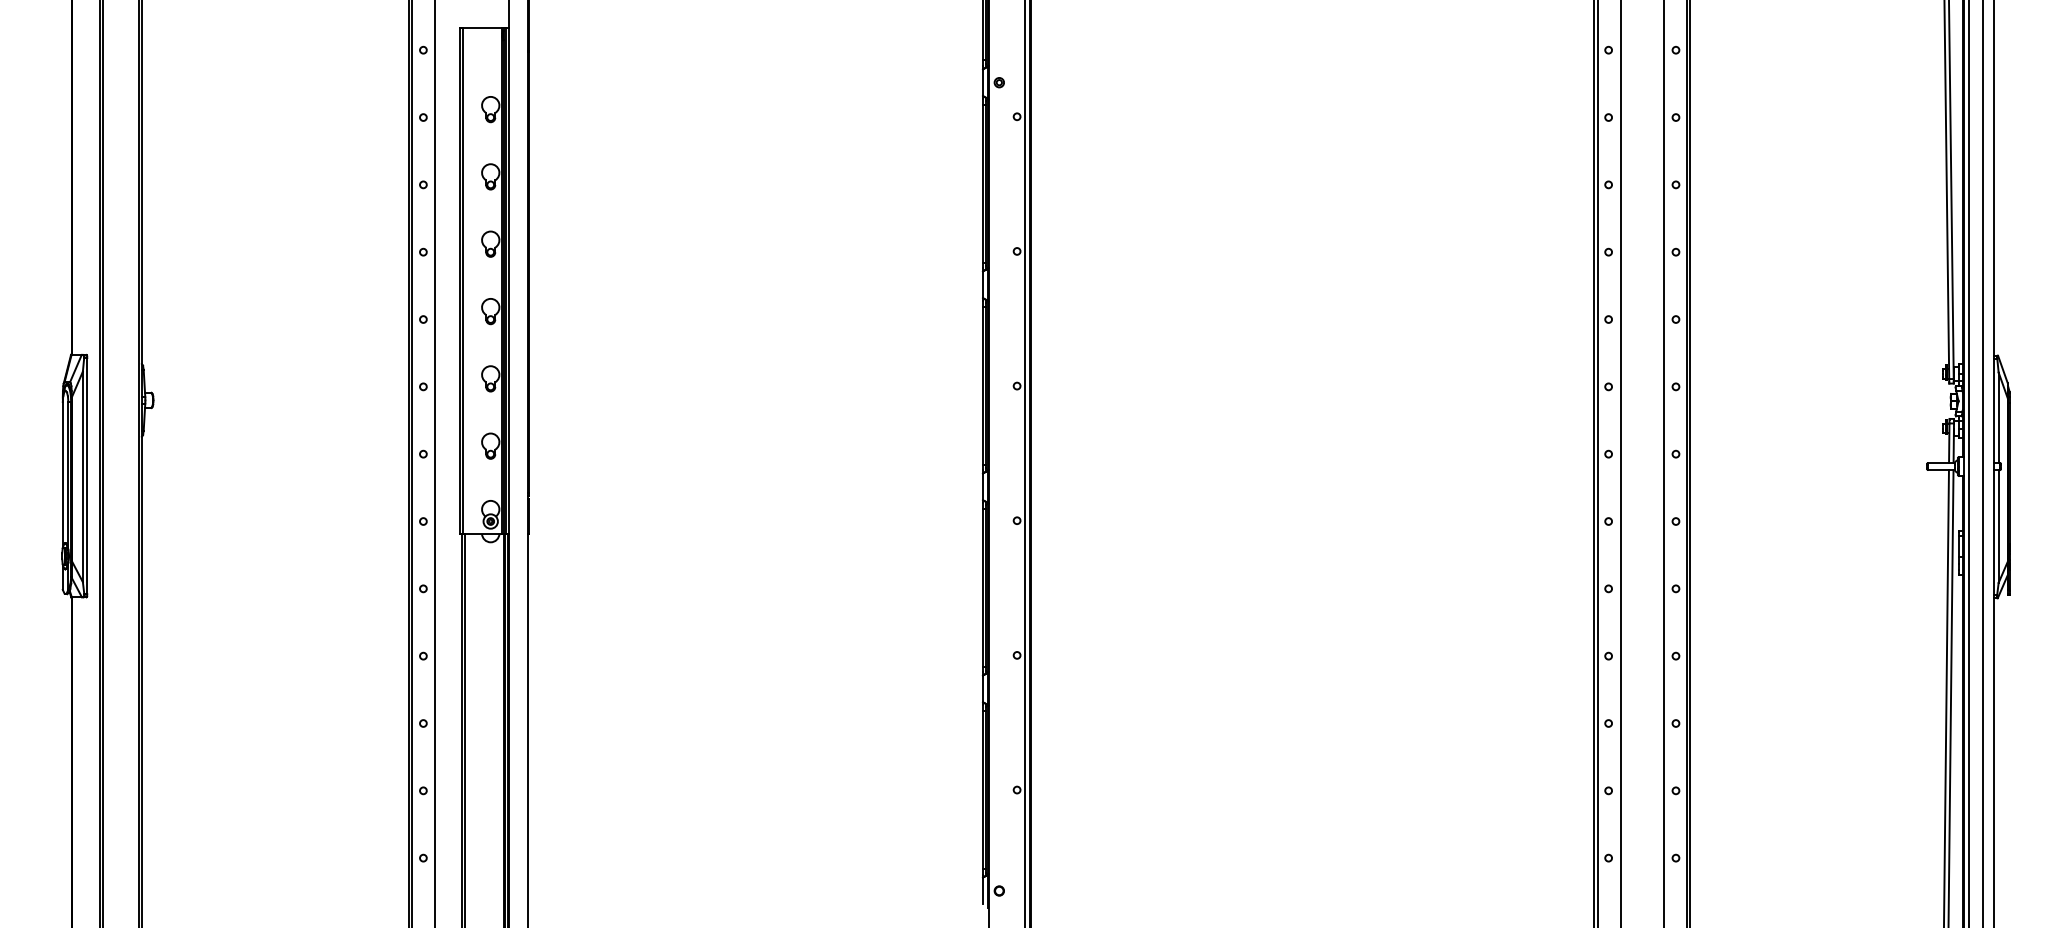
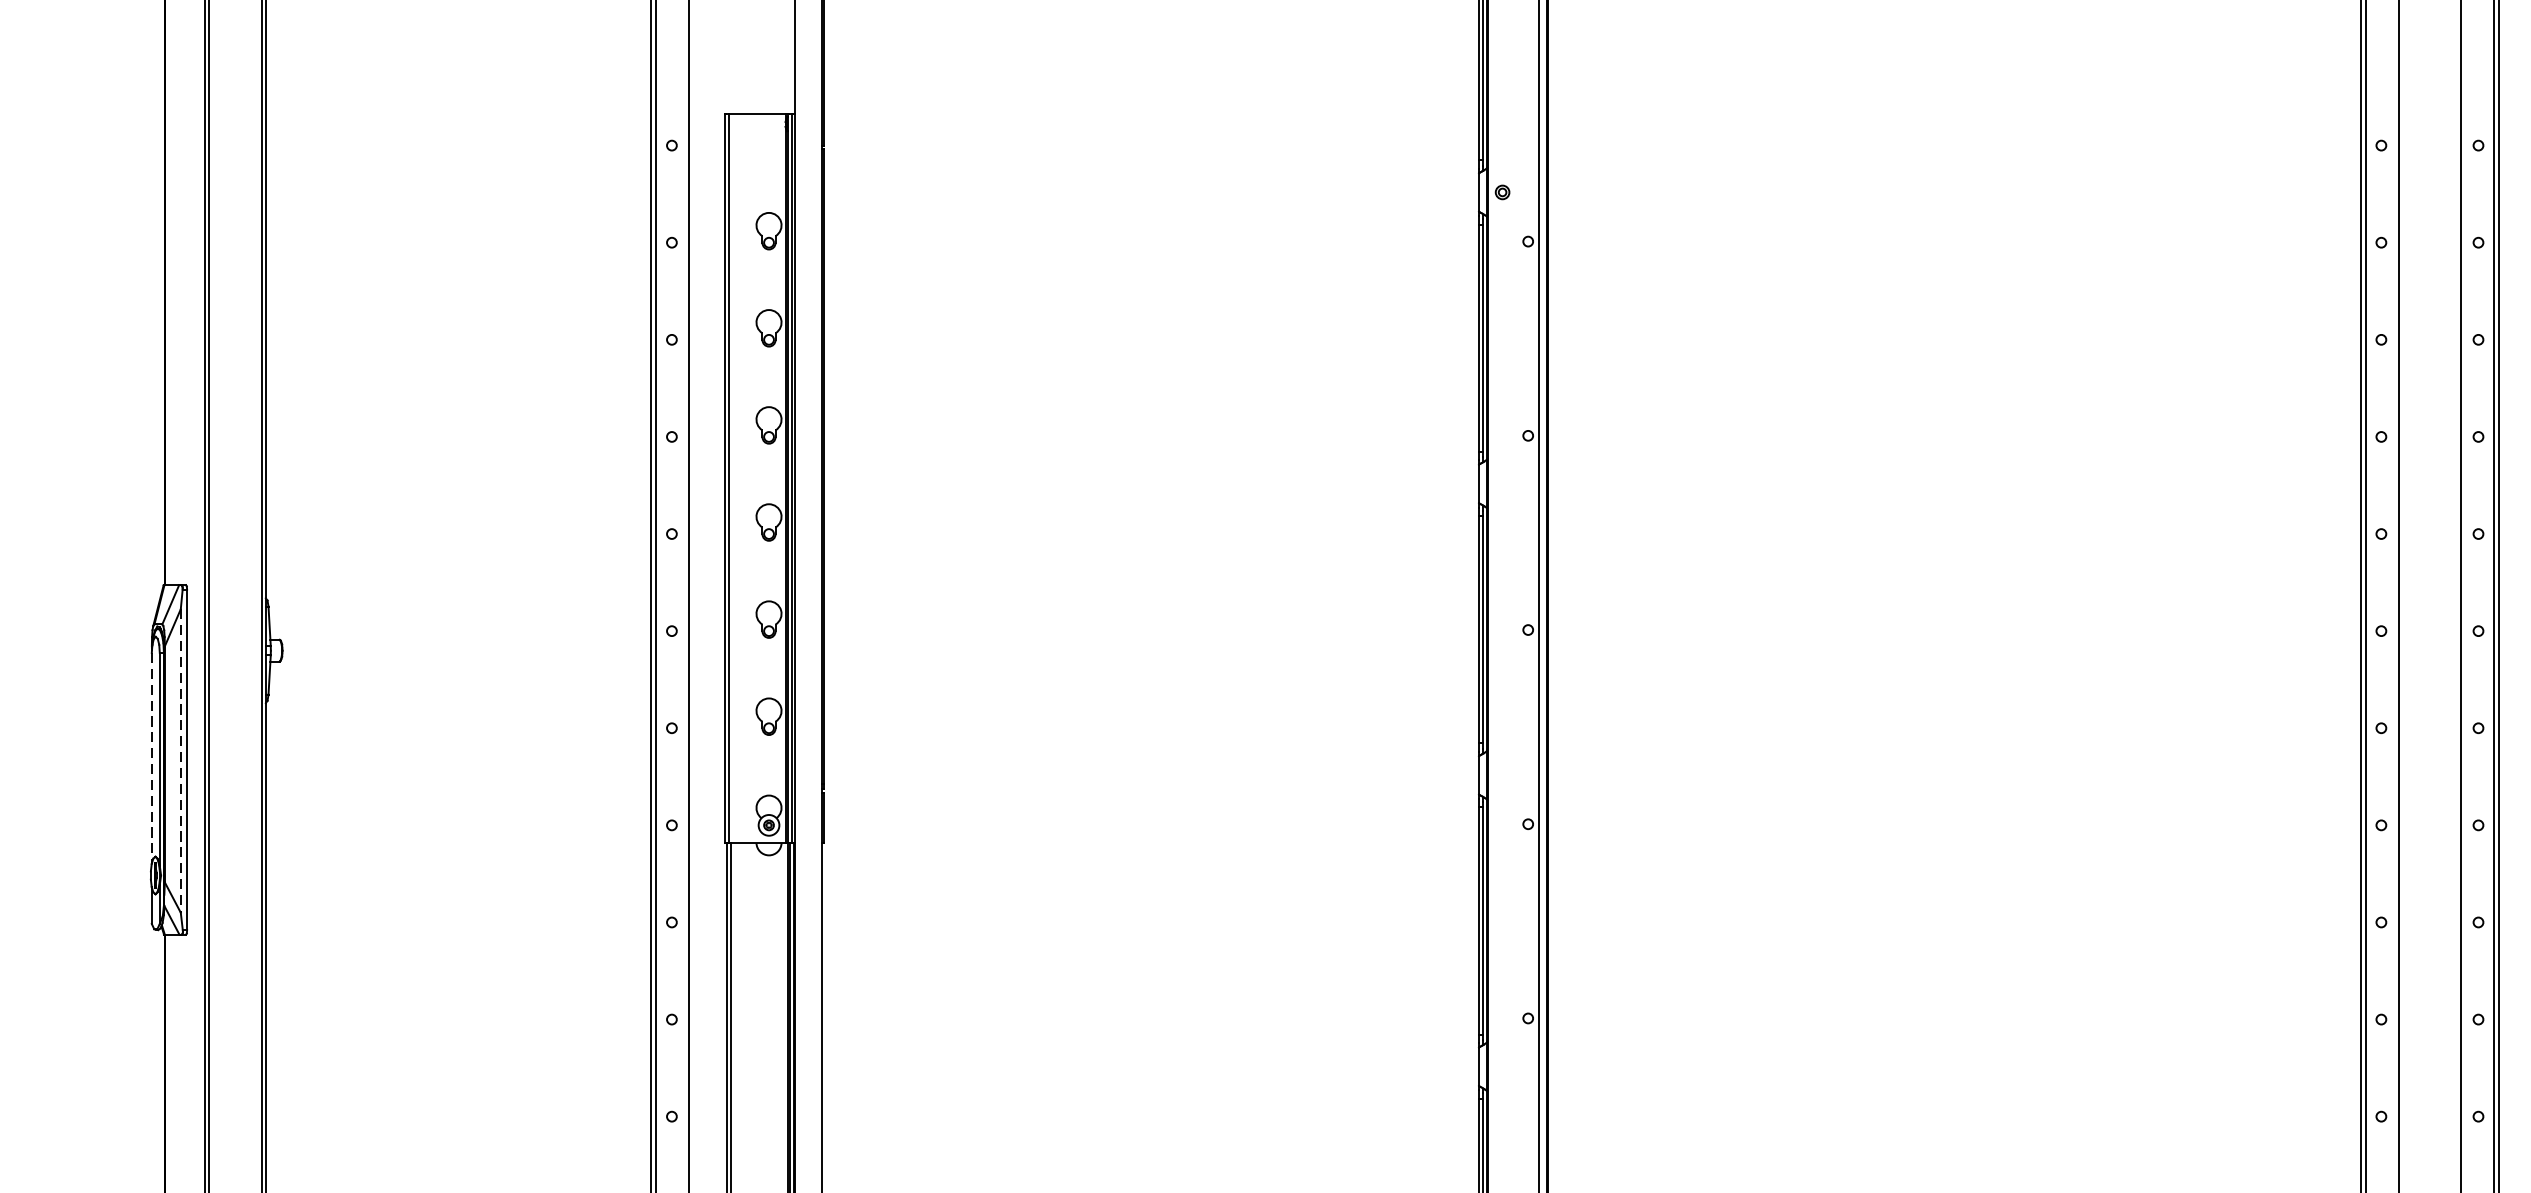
line: (62, 475) -> (151, 758), solid -> dashed
line: (82, 477) -> (180, 761), solid -> dashed

